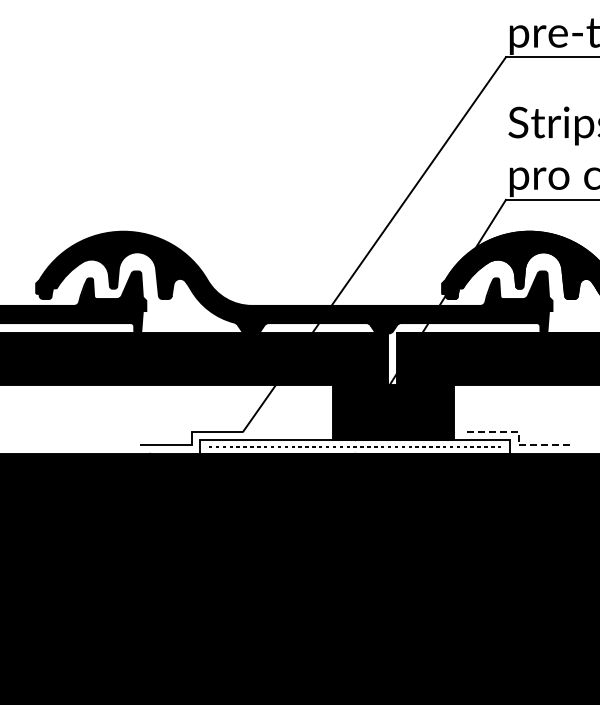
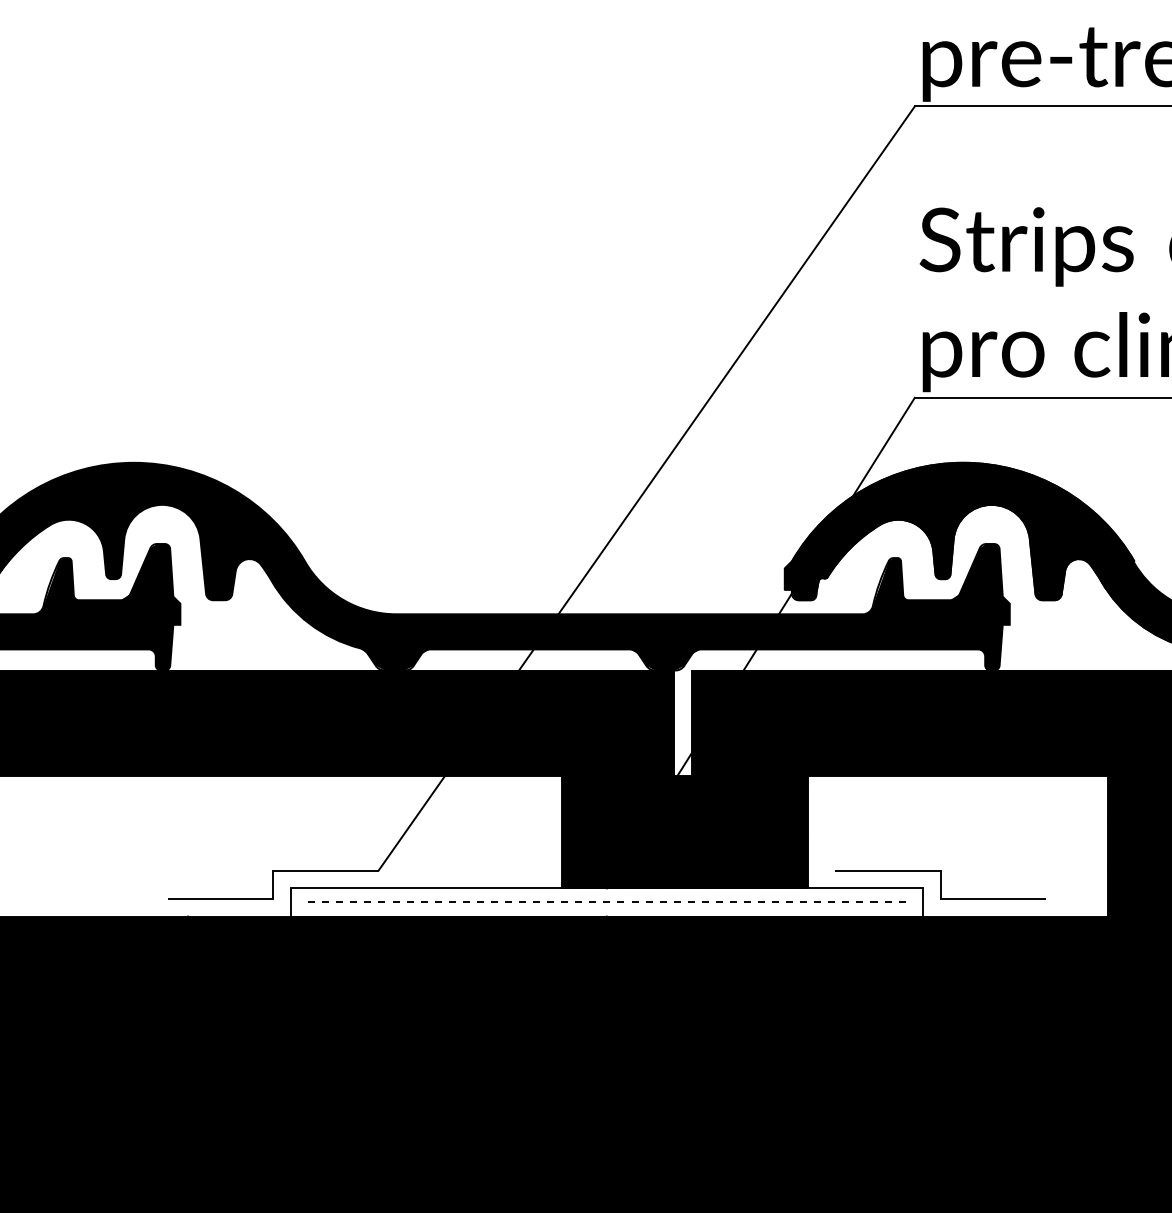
line: (518, 438) -> (940, 885), dashed -> solid

